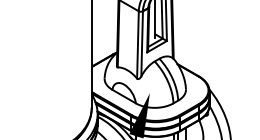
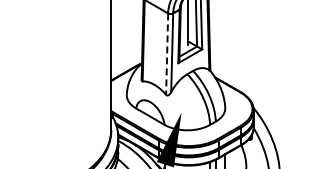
line: (138, 45) -> (167, 54), solid -> dashed

